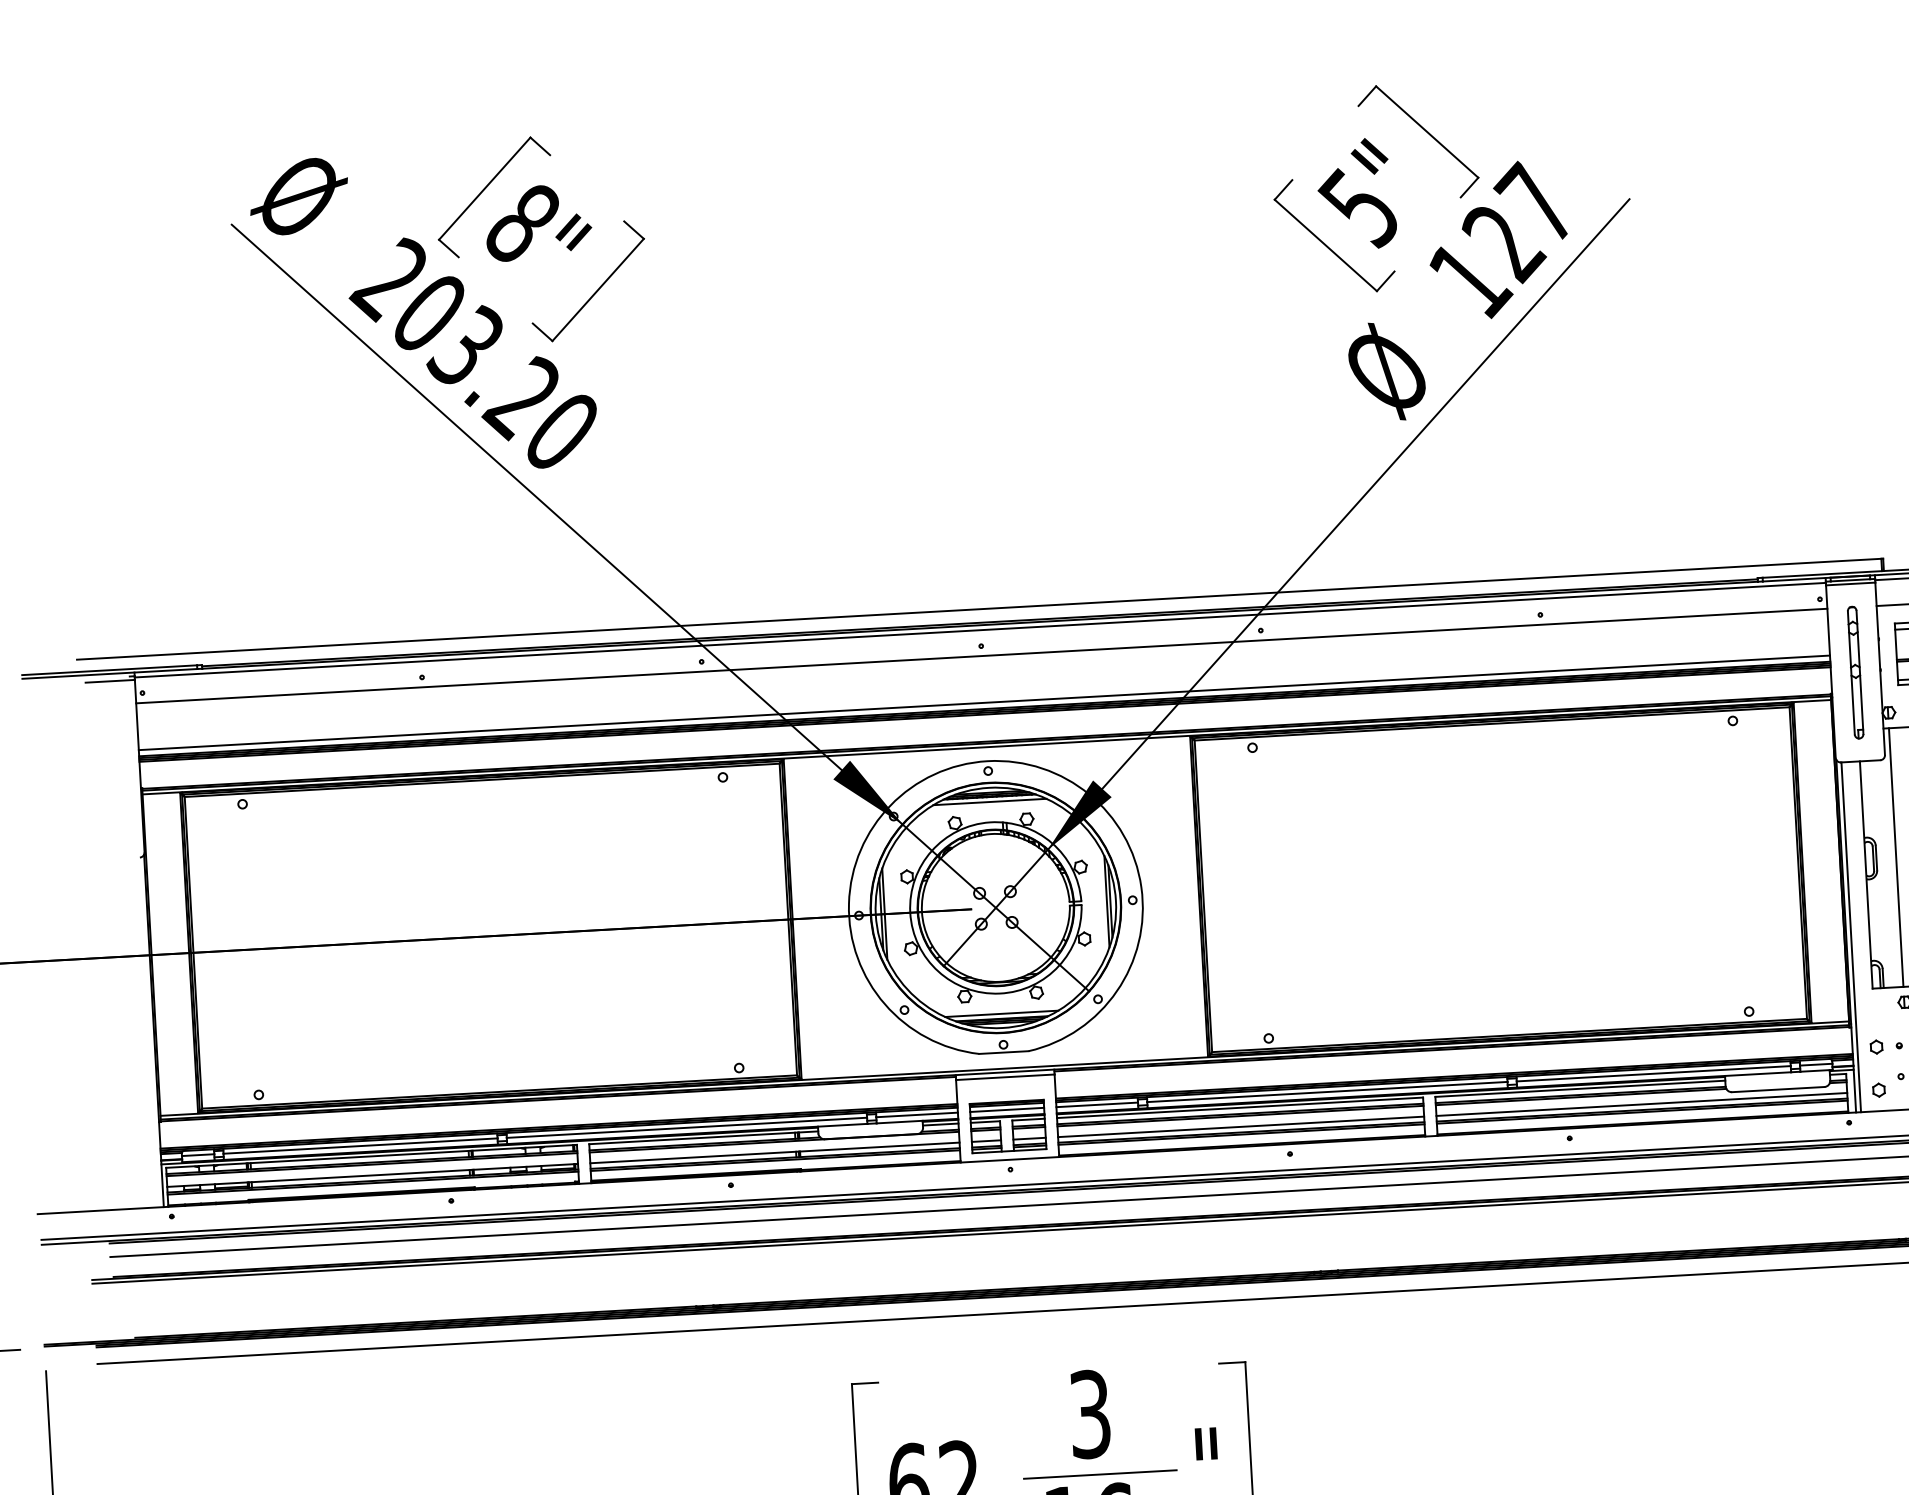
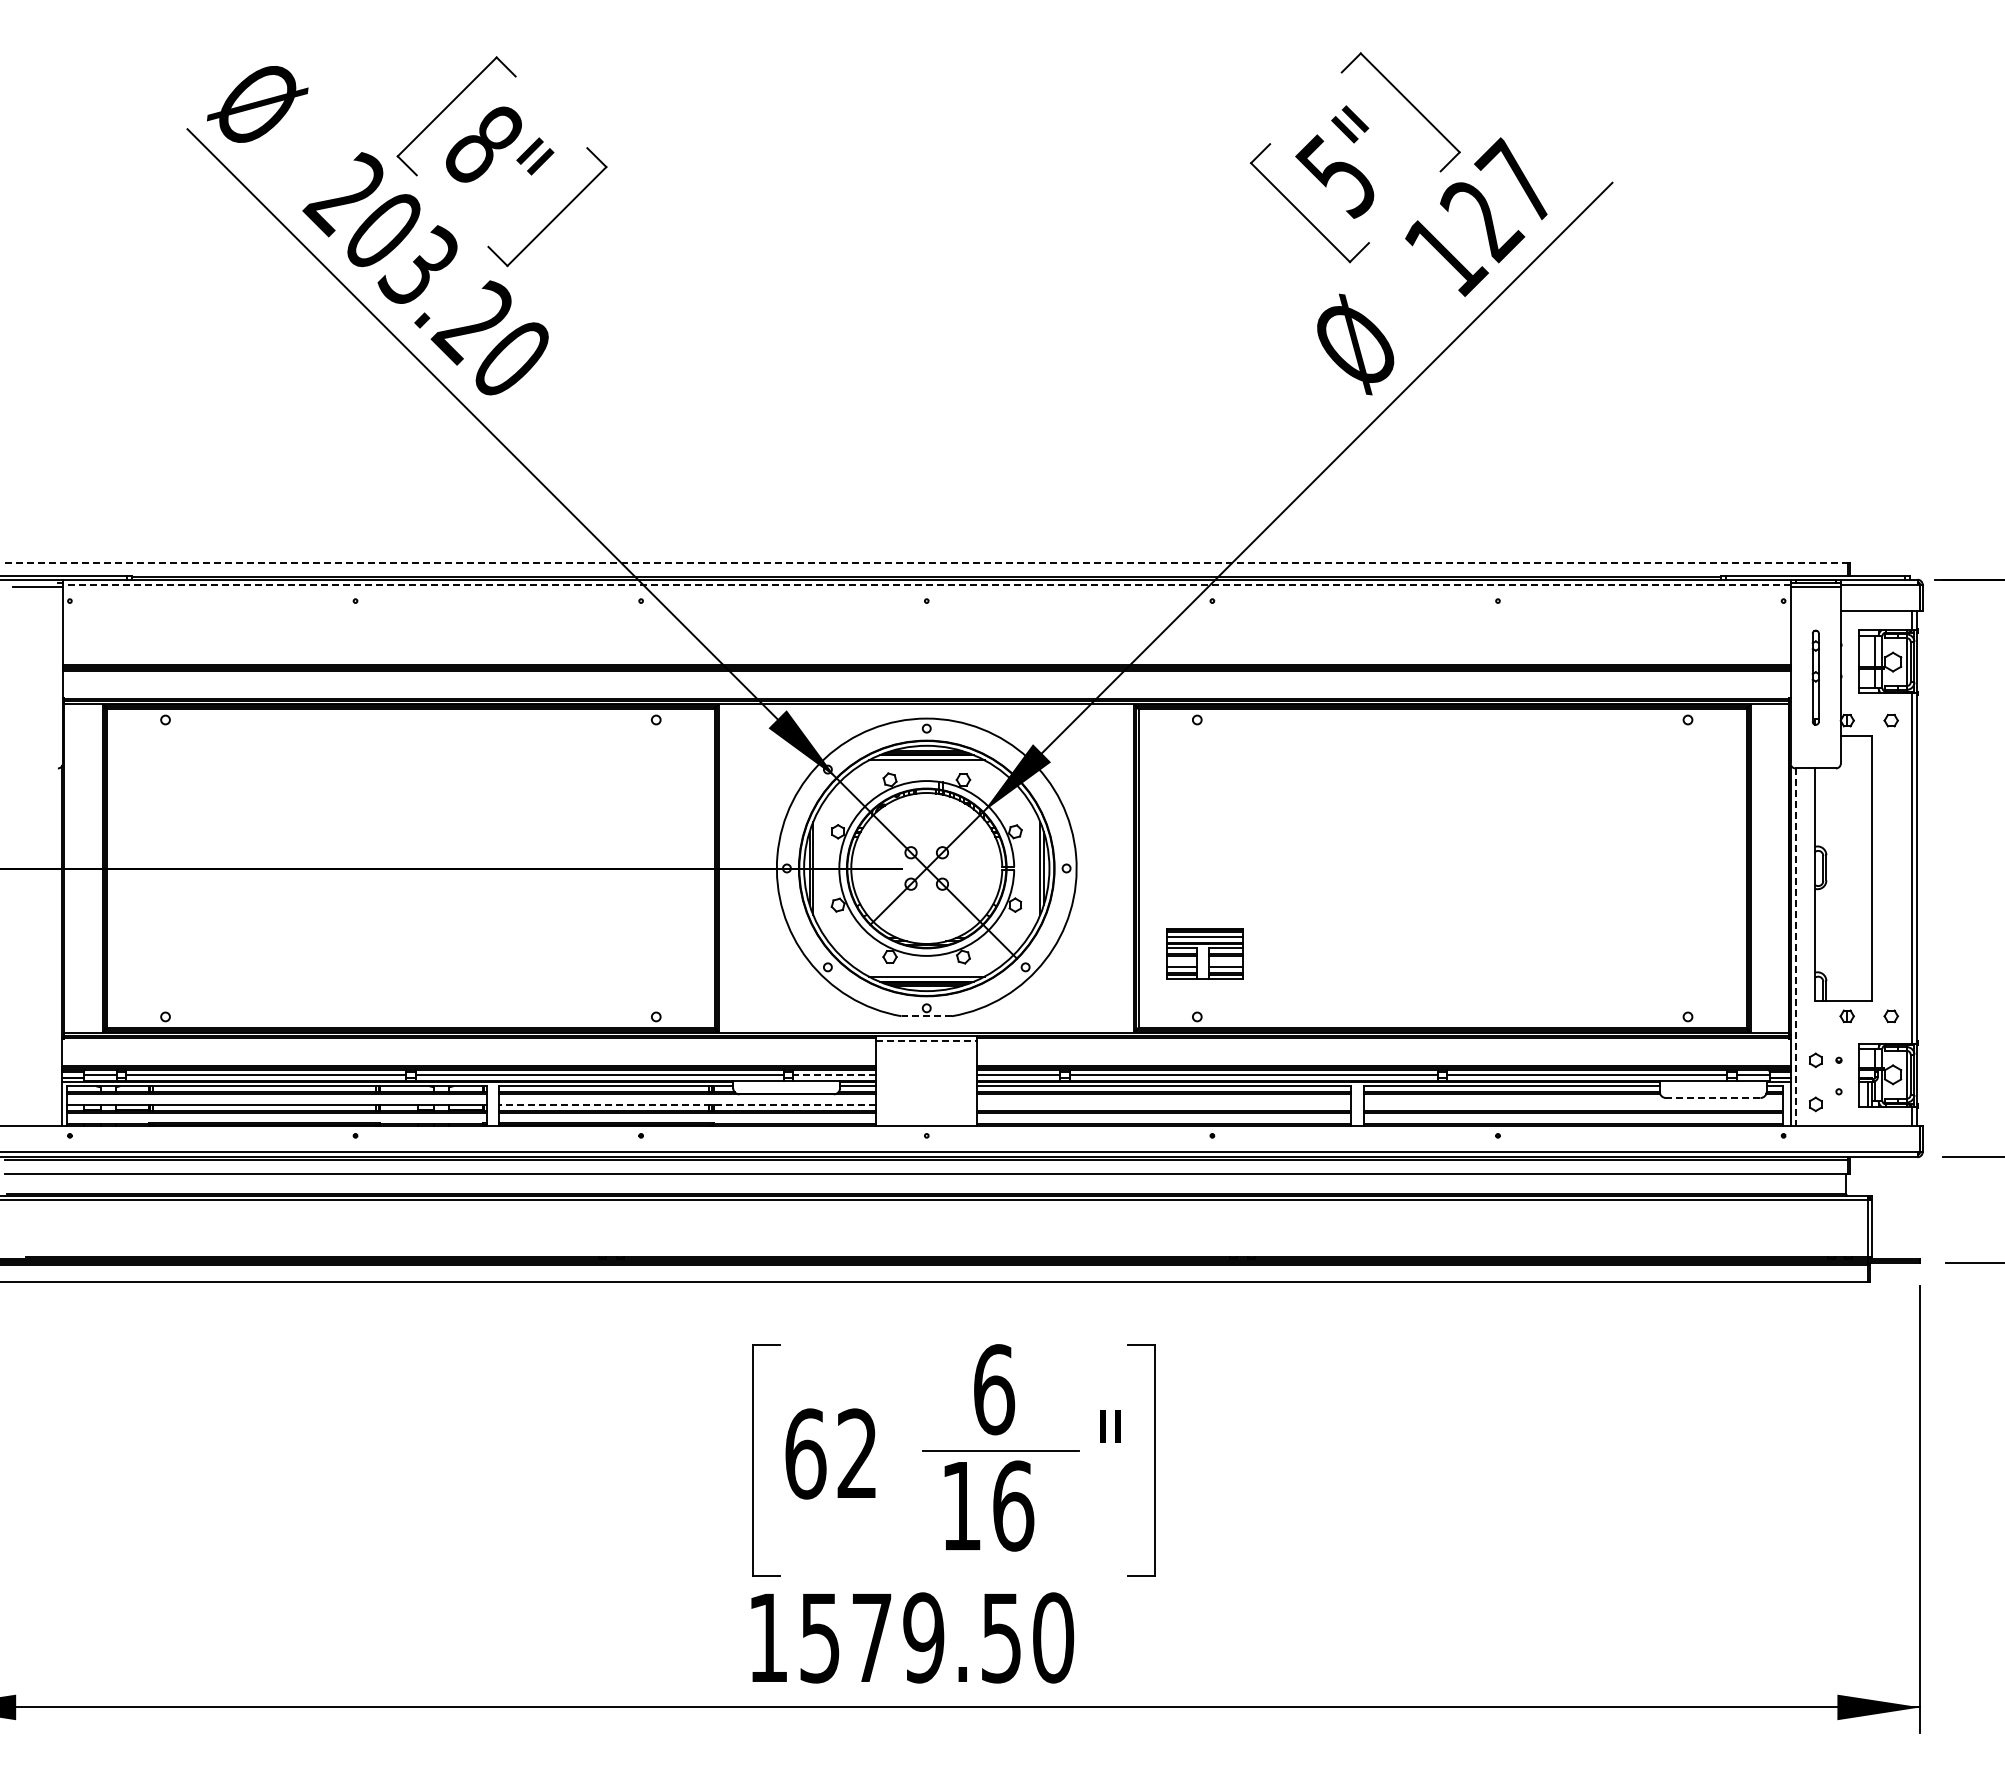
line: (978, 609) -> (926, 563), solid -> dashed
line: (980, 629) -> (926, 584), solid -> dashed
line: (981, 656) -> (926, 611), removed
part: (1855, 672) -> (1815, 677), size x0.7
line: (984, 702) -> (926, 658), removed
line: (1896, 857) -> (1846, 868), removed
line: (1851, 937) -> (1796, 947), solid -> dashed
line: (1003, 1052) -> (926, 1016), solid -> dashed
line: (1006, 1077) -> (927, 1041), solid -> dashed
line: (1777, 1090) -> (1712, 1098), solid -> dashed
line: (1641, 1104) -> (1573, 1105), removed
line: (916, 1114) -> (834, 1074), solid -> dashed
part: (1007, 1126) -> (1204, 953), moved
line: (1241, 1126) -> (1164, 1105), removed
line: (774, 1153) -> (687, 1105), solid -> dashed
text: (1090, 1414) -> (994, 1389), 3 -> 6

